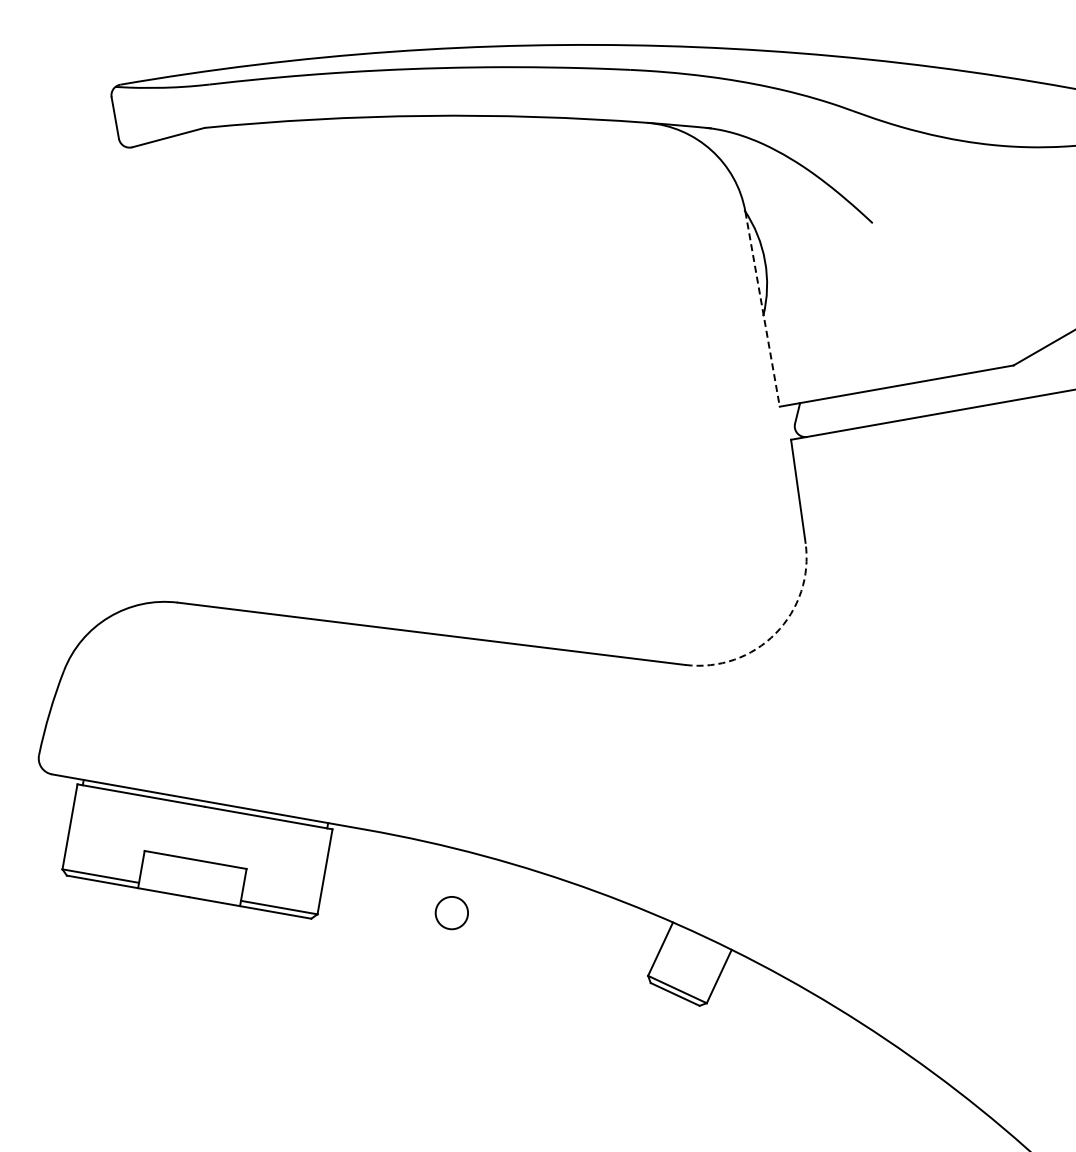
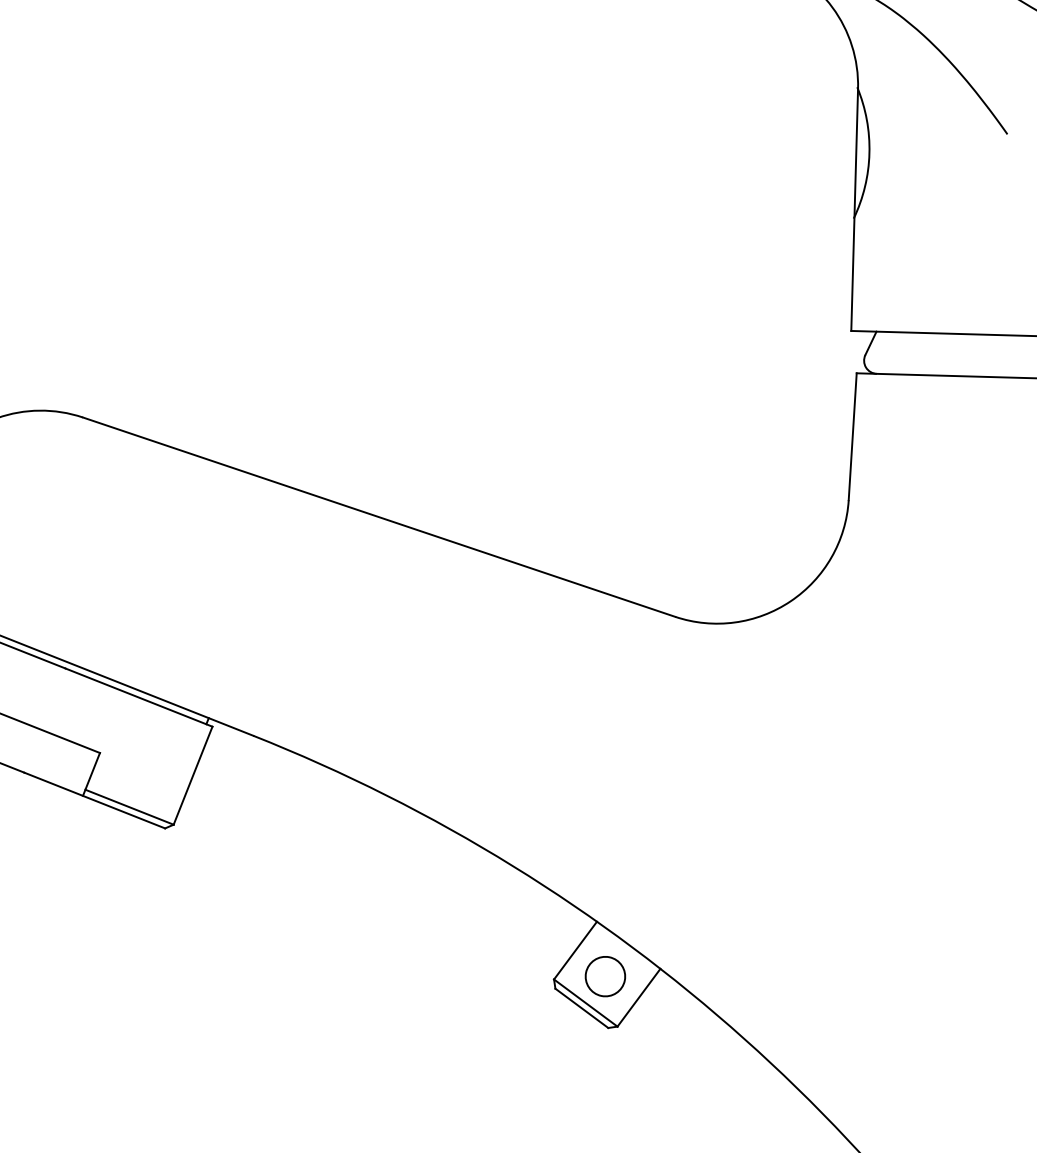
line: (762, 309) -> (854, 210), dashed -> solid
arc: (775, 633) -> (790, 601), dashed -> solid
circle: (451, 913) -> (604, 977), moved

